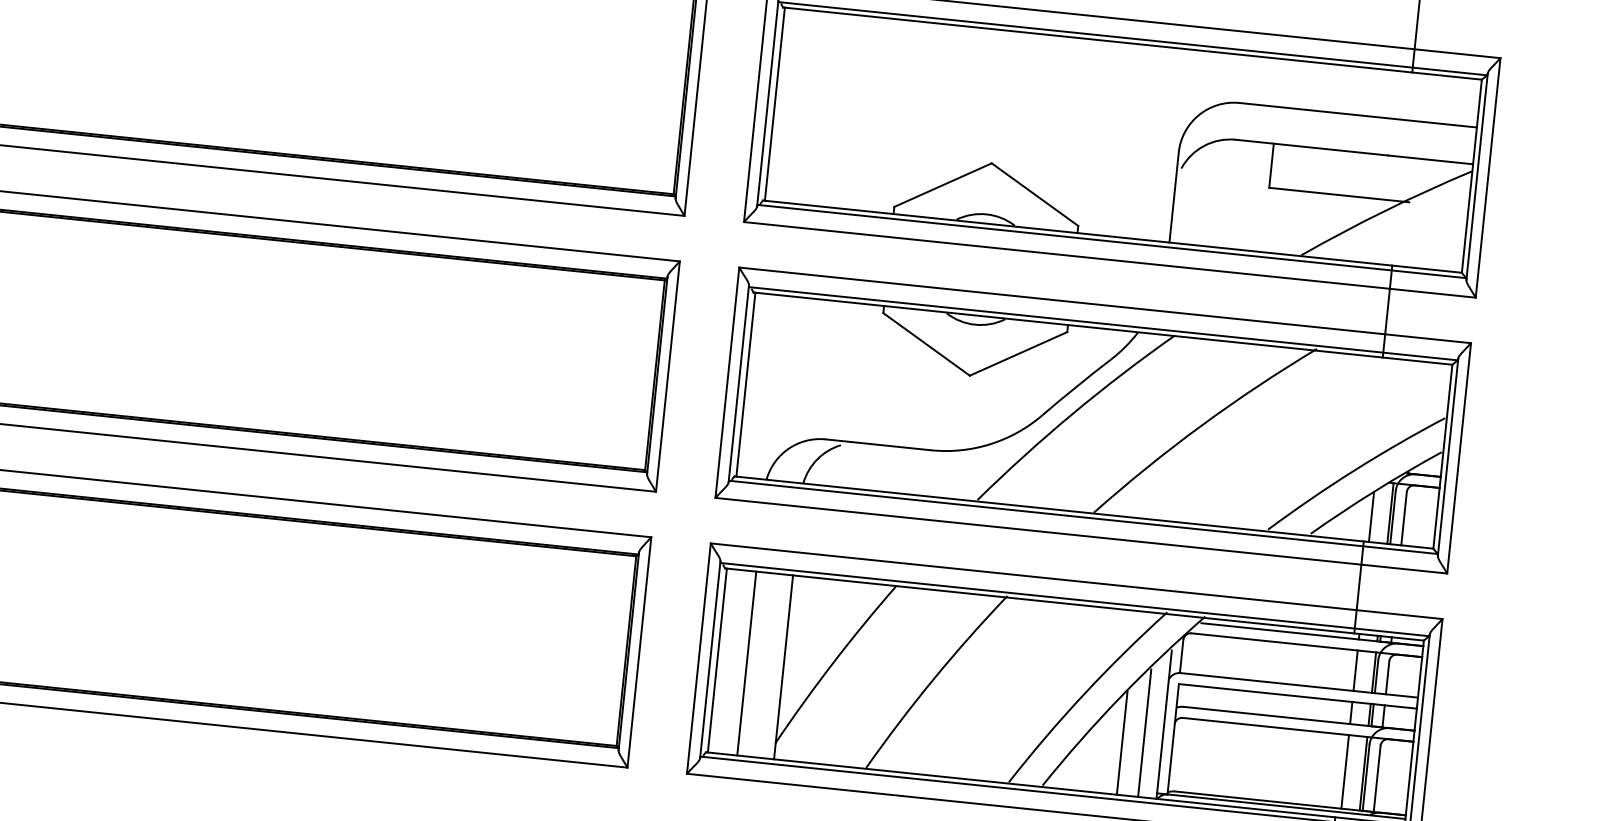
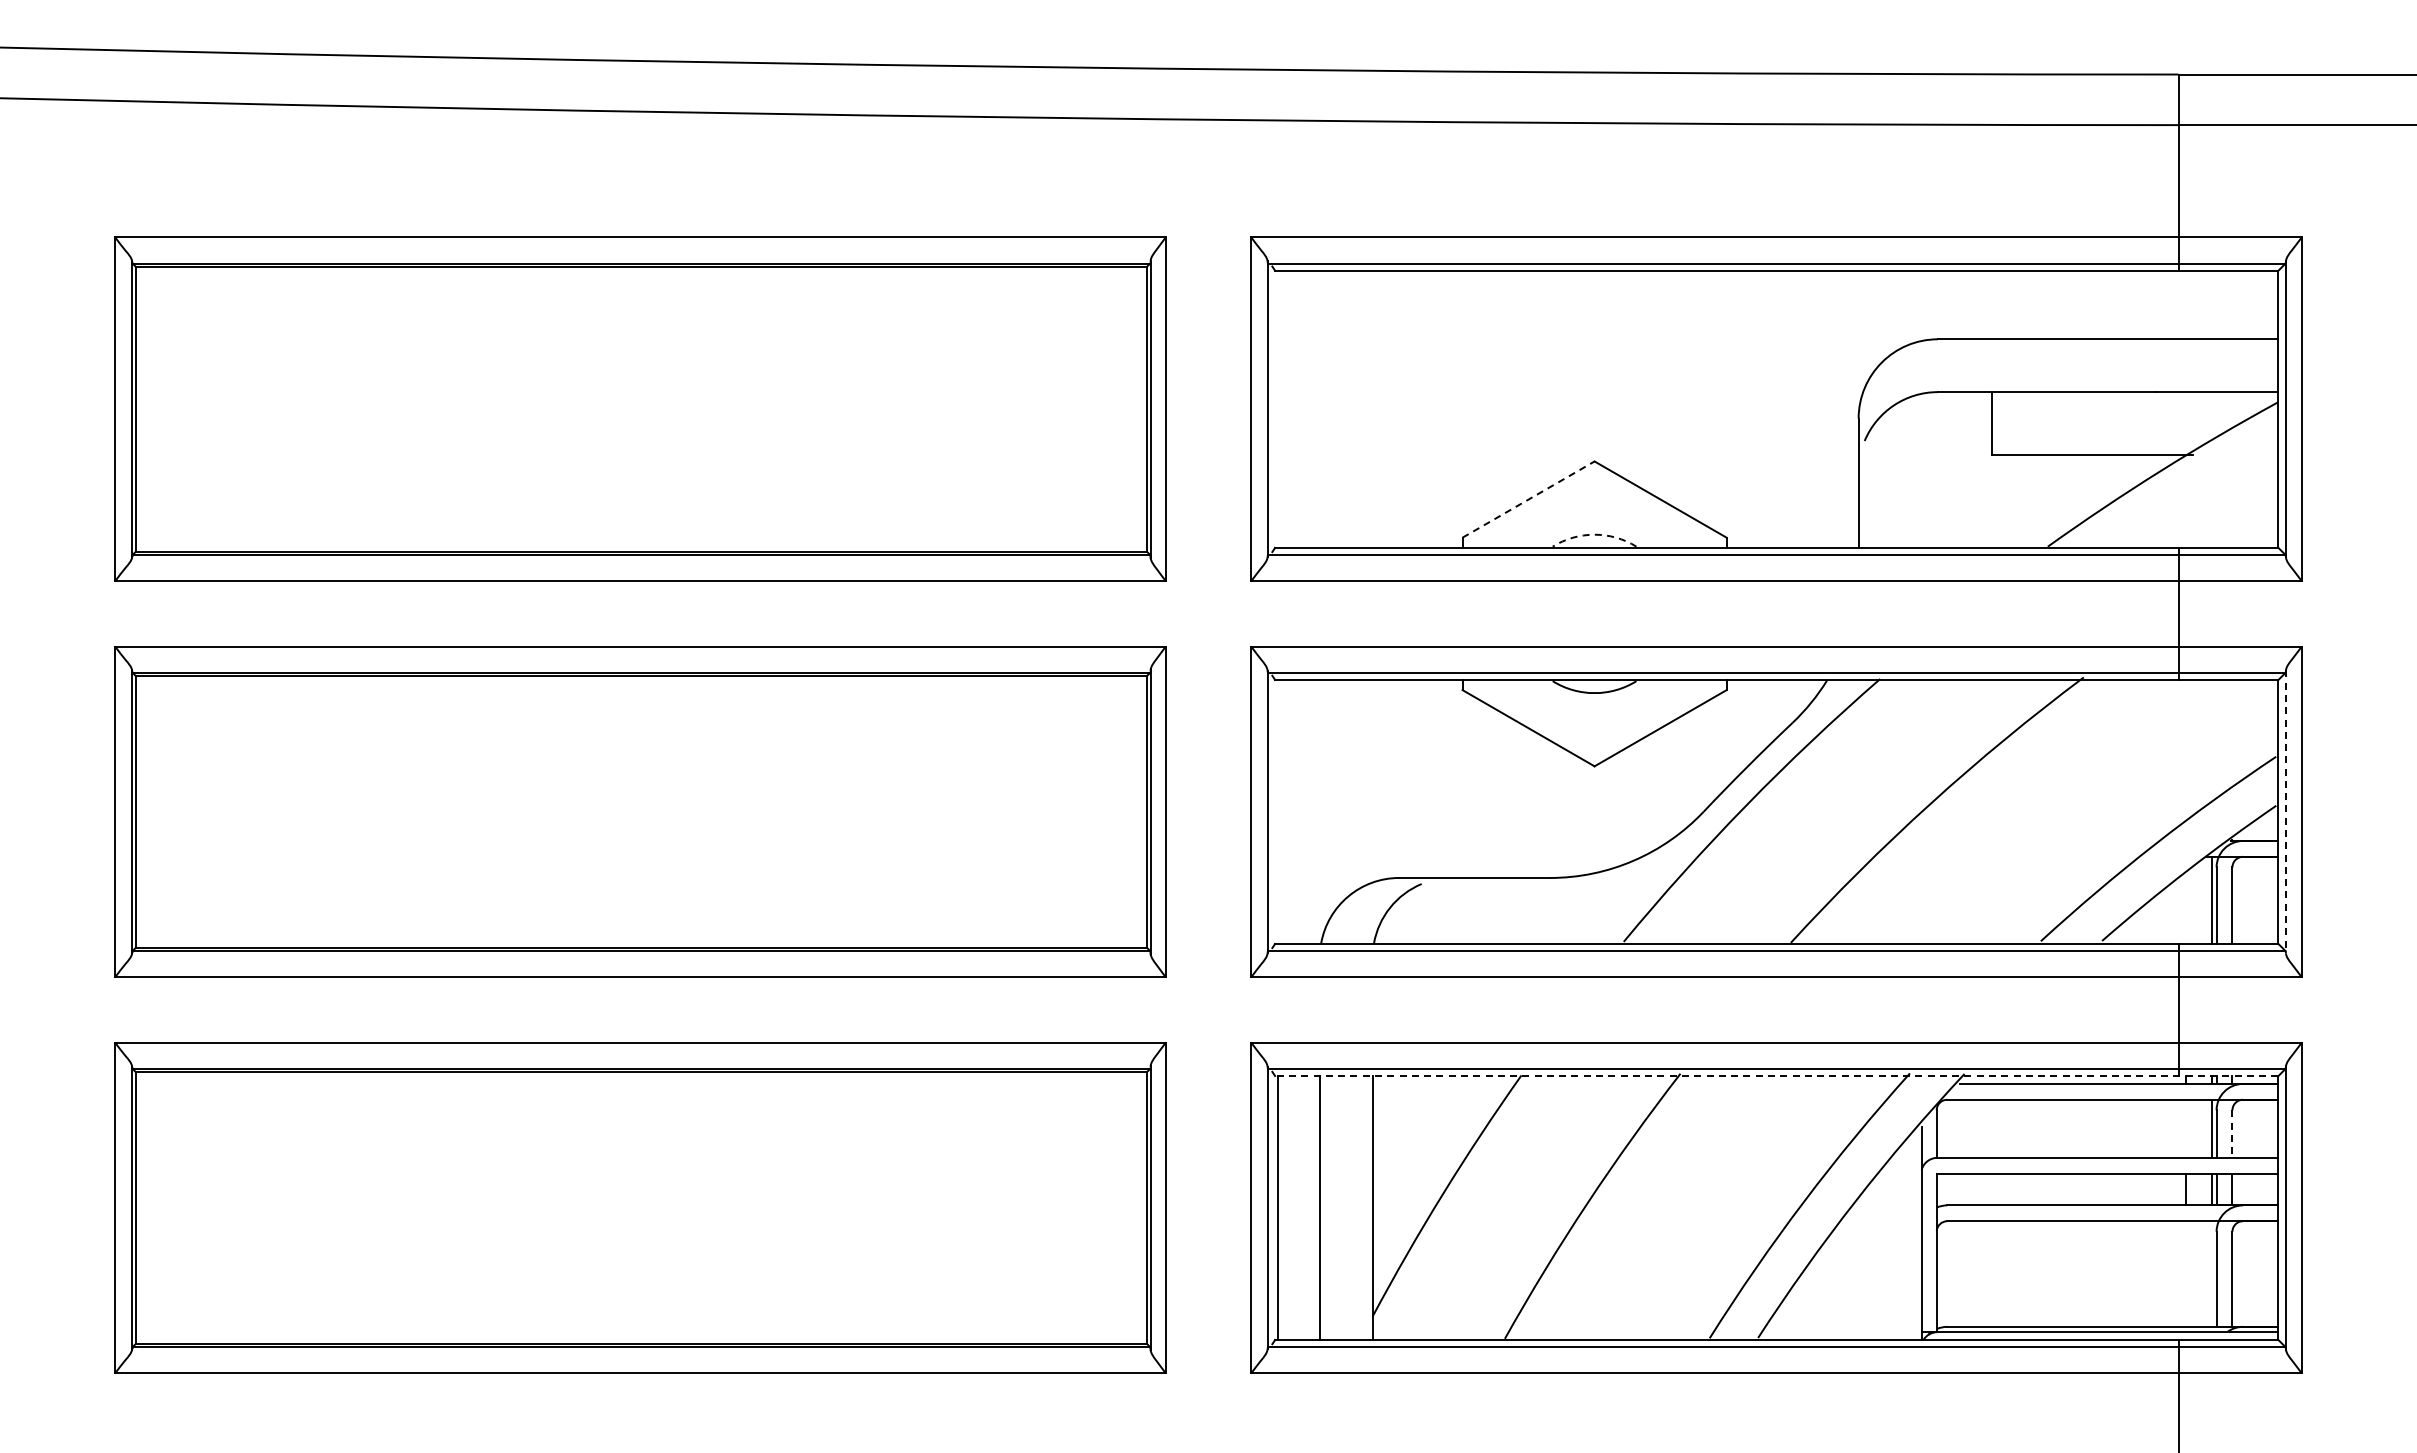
line: (774, 103) -> (1277, 408), removed
line: (943, 185) -> (1529, 499), solid -> dashed
arc: (986, 214) -> (1594, 534), solid -> dashed
line: (745, 384) -> (1277, 811), removed
line: (1447, 456) -> (2285, 811), solid -> dashed
line: (1371, 516) -> (2185, 907), removed
line: (1074, 604) -> (1776, 1076), solid -> dashed
line: (1355, 670) -> (2185, 1128), removed
line: (1387, 678) -> (2232, 1134), solid -> dashed
line: (1144, 733) -> (1895, 1248), removed
line: (1121, 742) -> (1864, 1265), removed
line: (1344, 771) -> (2185, 1273), removed
line: (1363, 773) -> (2212, 1273), removed

